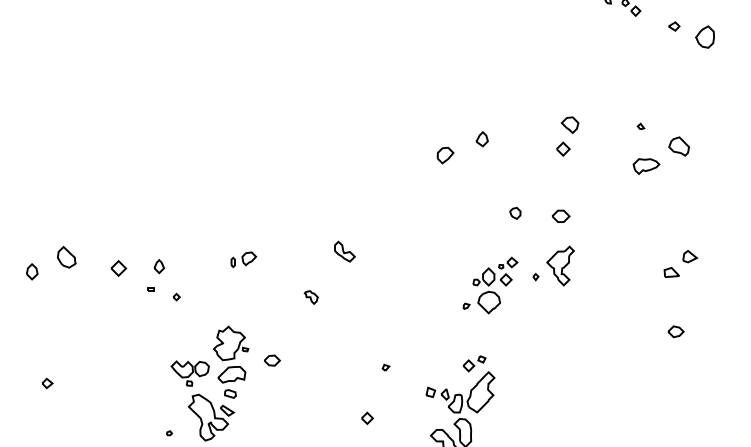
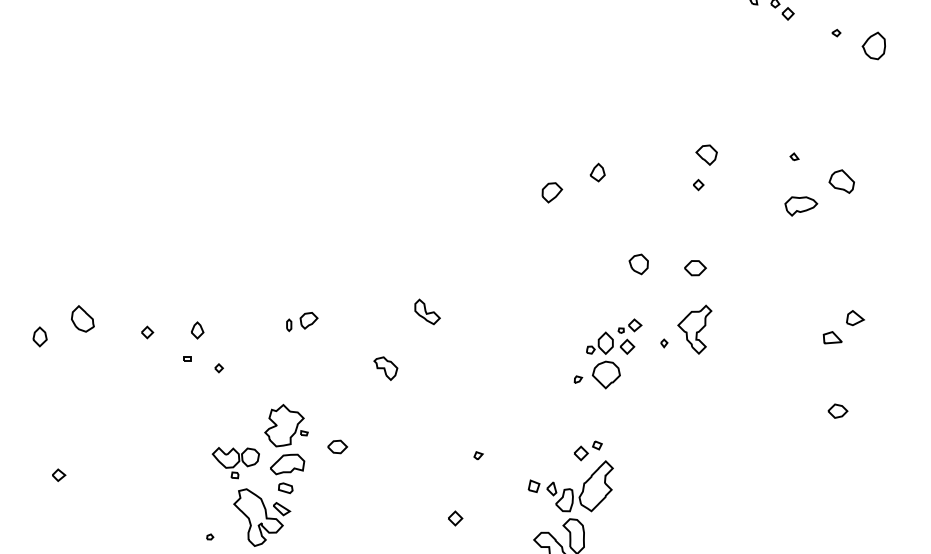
part: (675, 26) -> (837, 32), size x0.62
part: (563, 149) -> (698, 185), size x0.62
part: (515, 213) -> (639, 264), size x1.43
part: (118, 267) -> (146, 331), size x0.62
part: (311, 297) -> (386, 368), size x1.43

